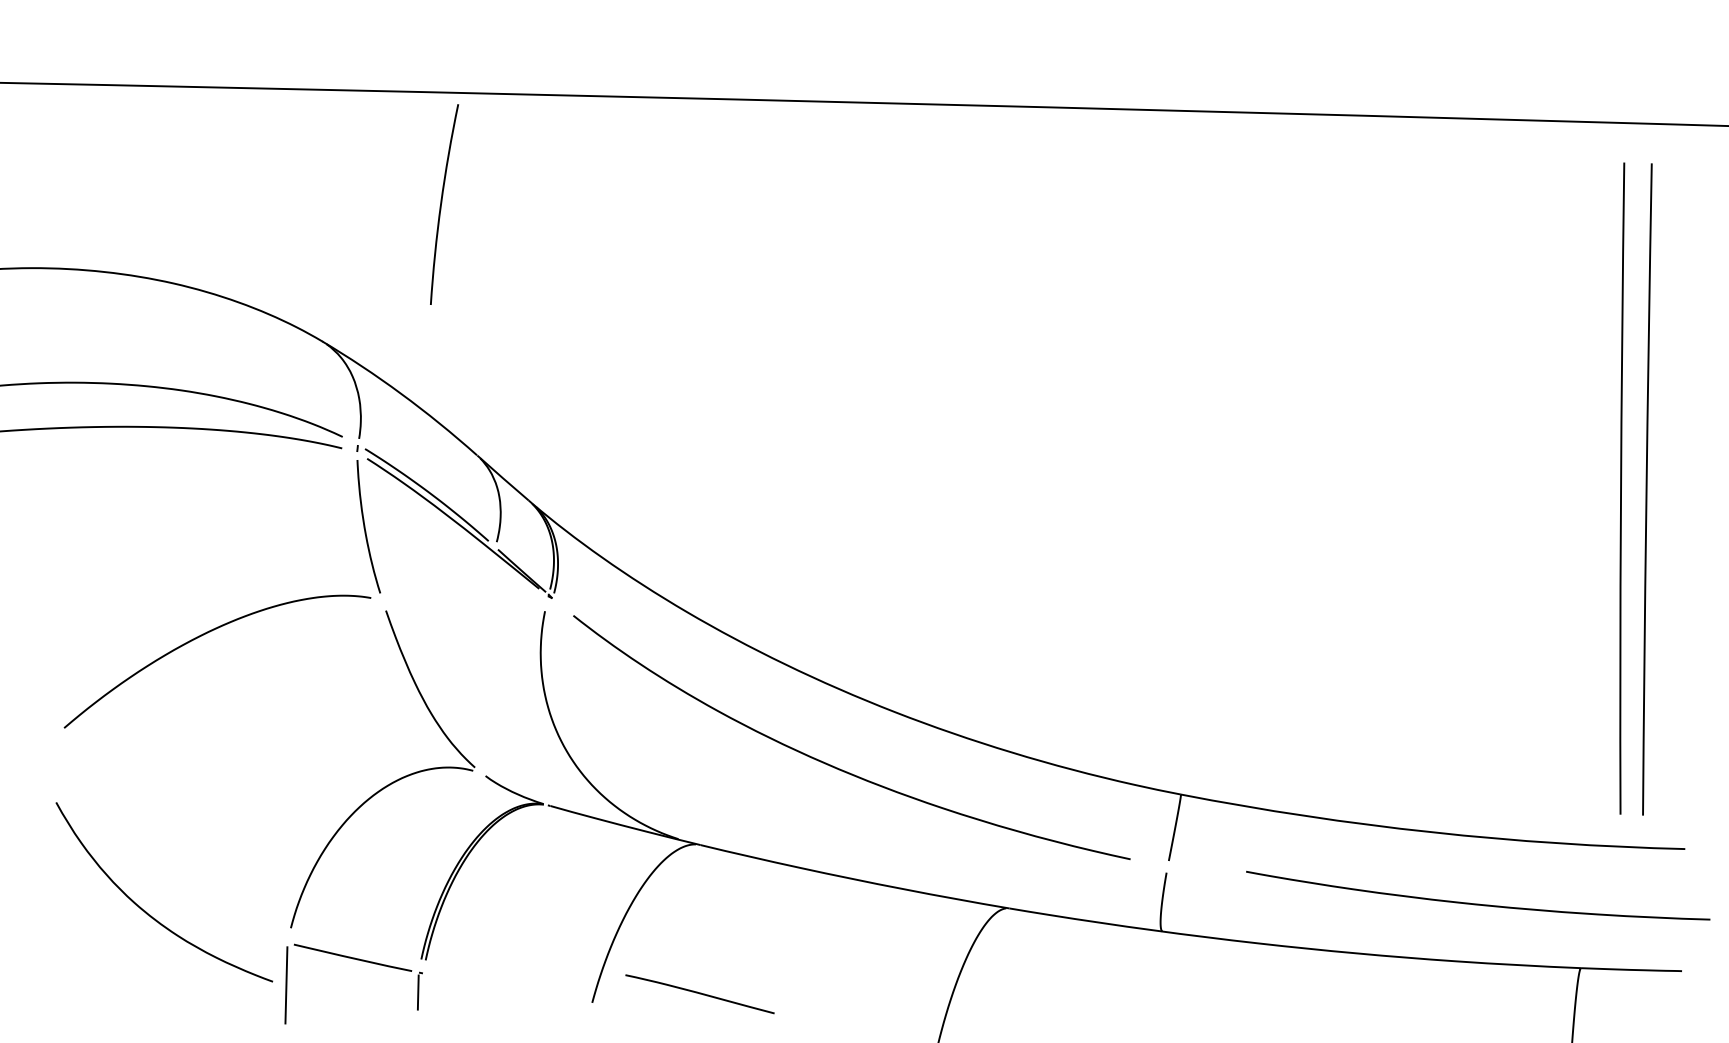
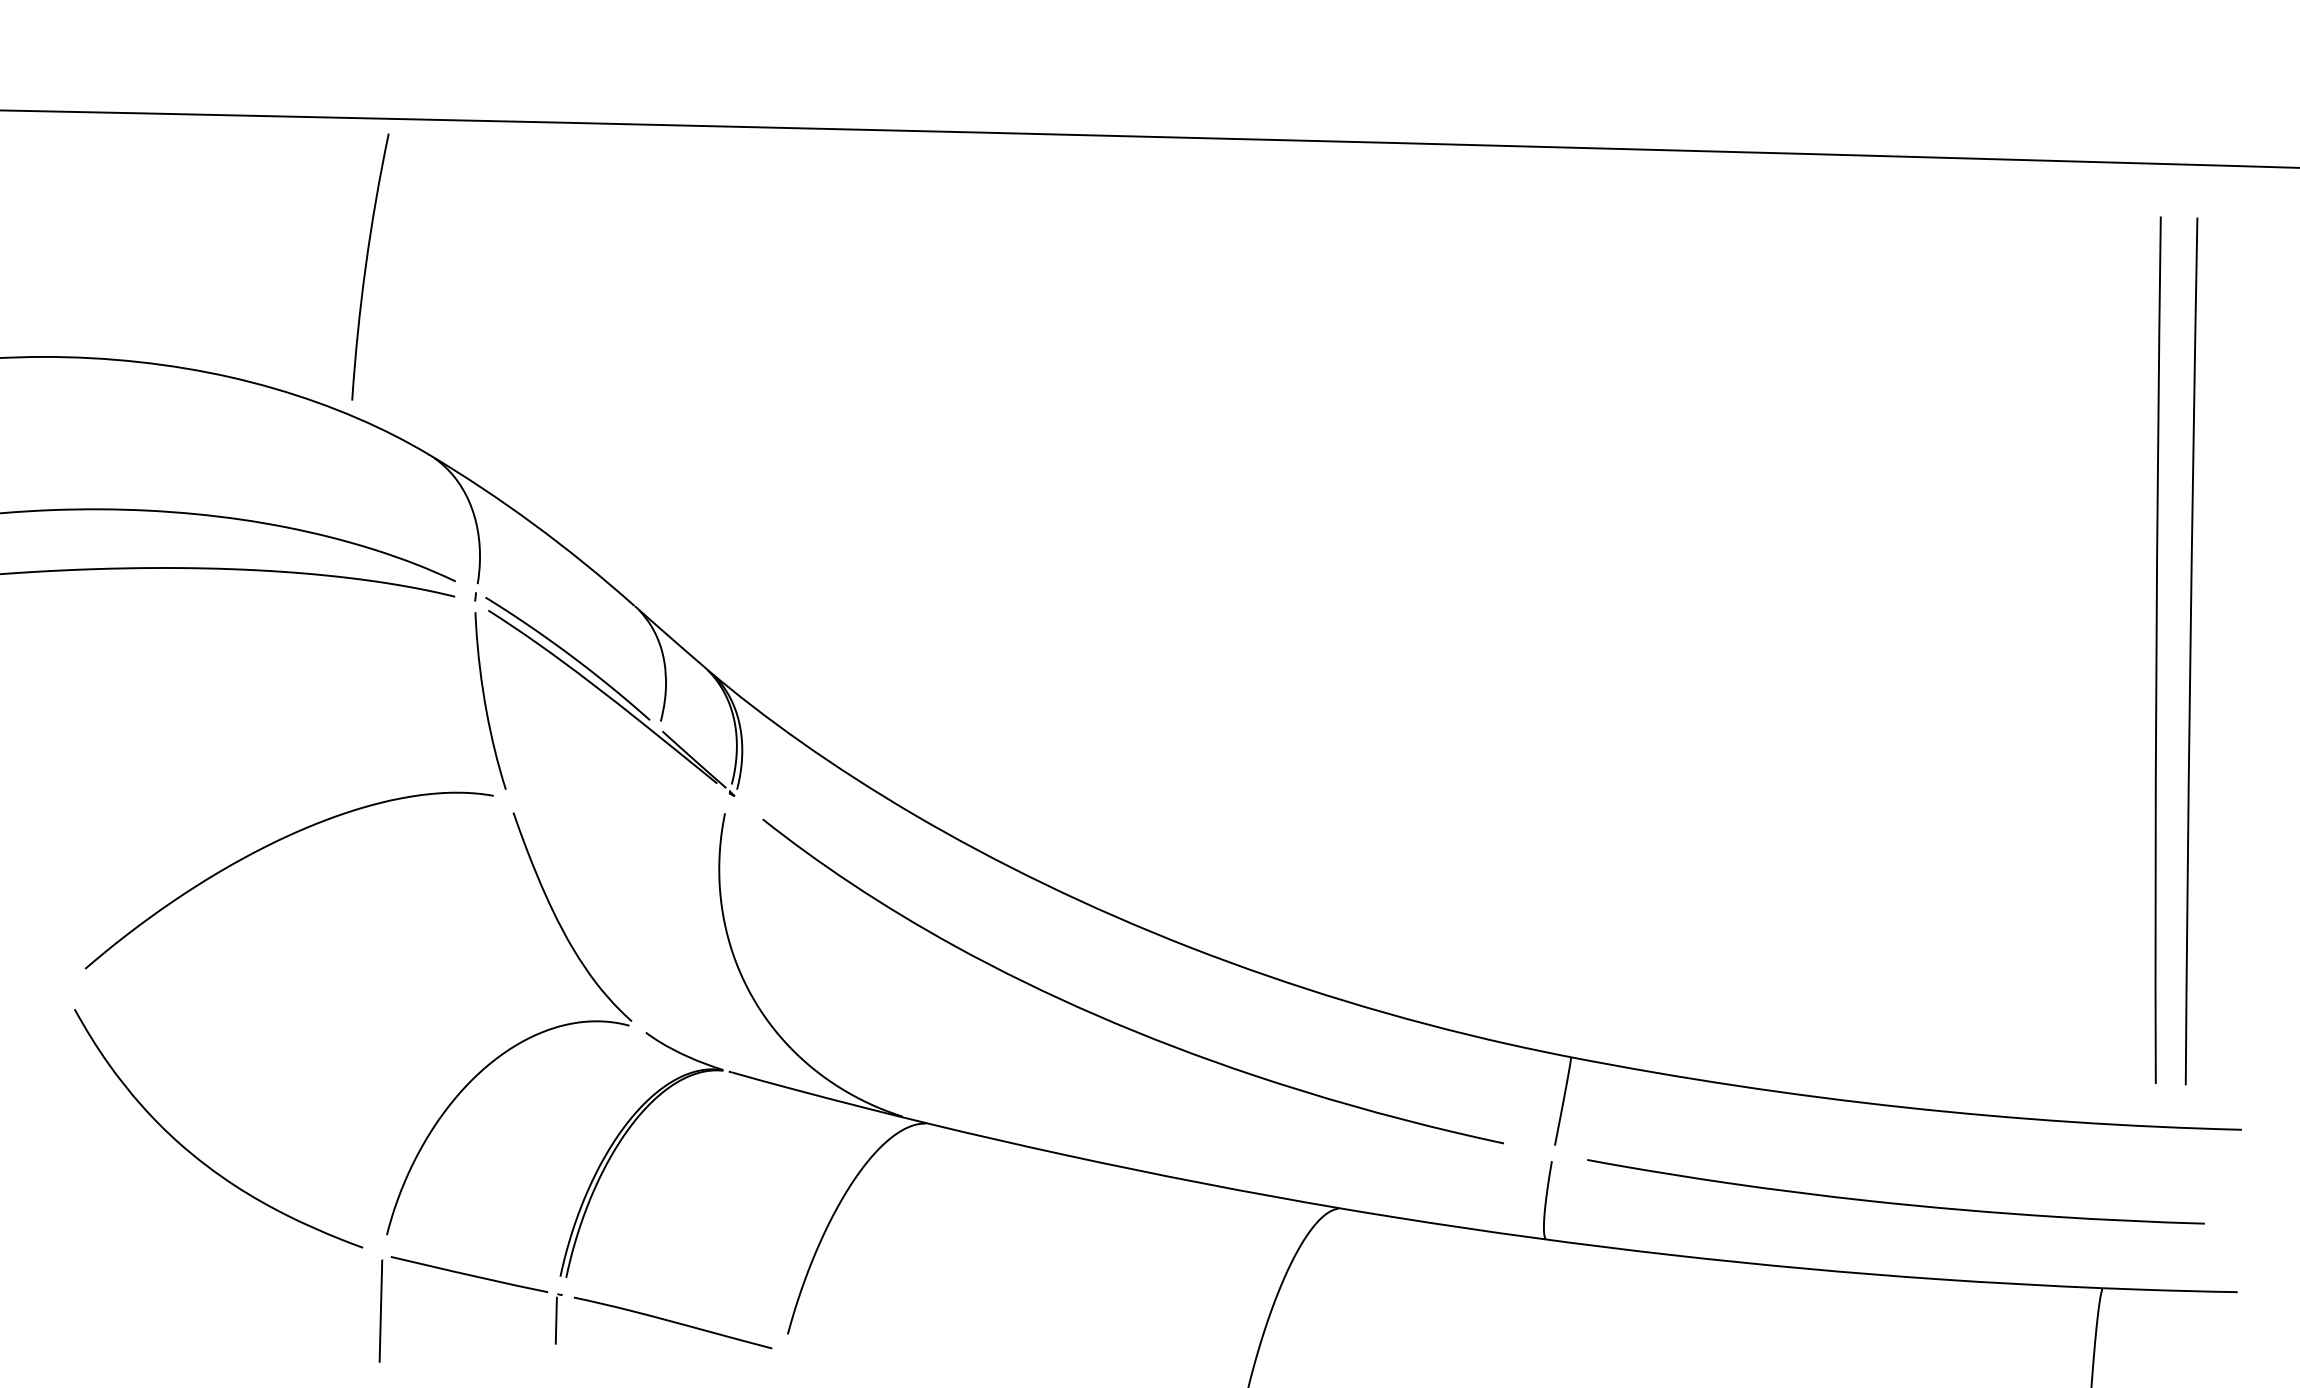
arc: (442, 203) -> (367, 265), moved
curve: (1478, 903) -> (1896, 1202), moved
curve: (145, 910) -> (193, 1152), moved
curve: (699, 994) -> (672, 1323), moved

